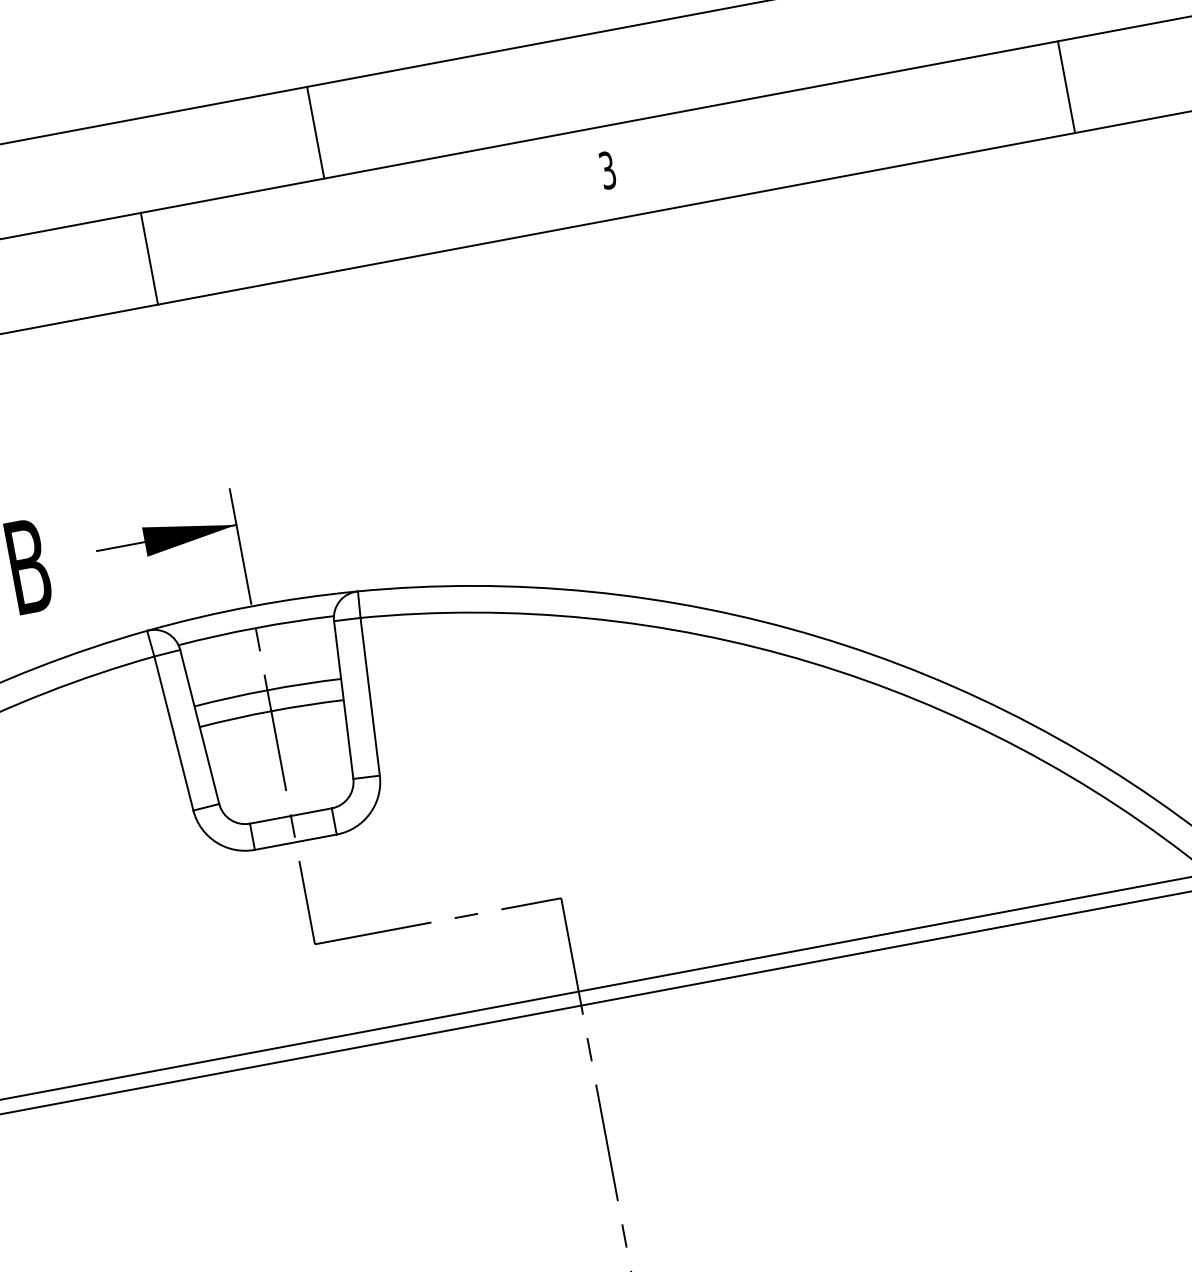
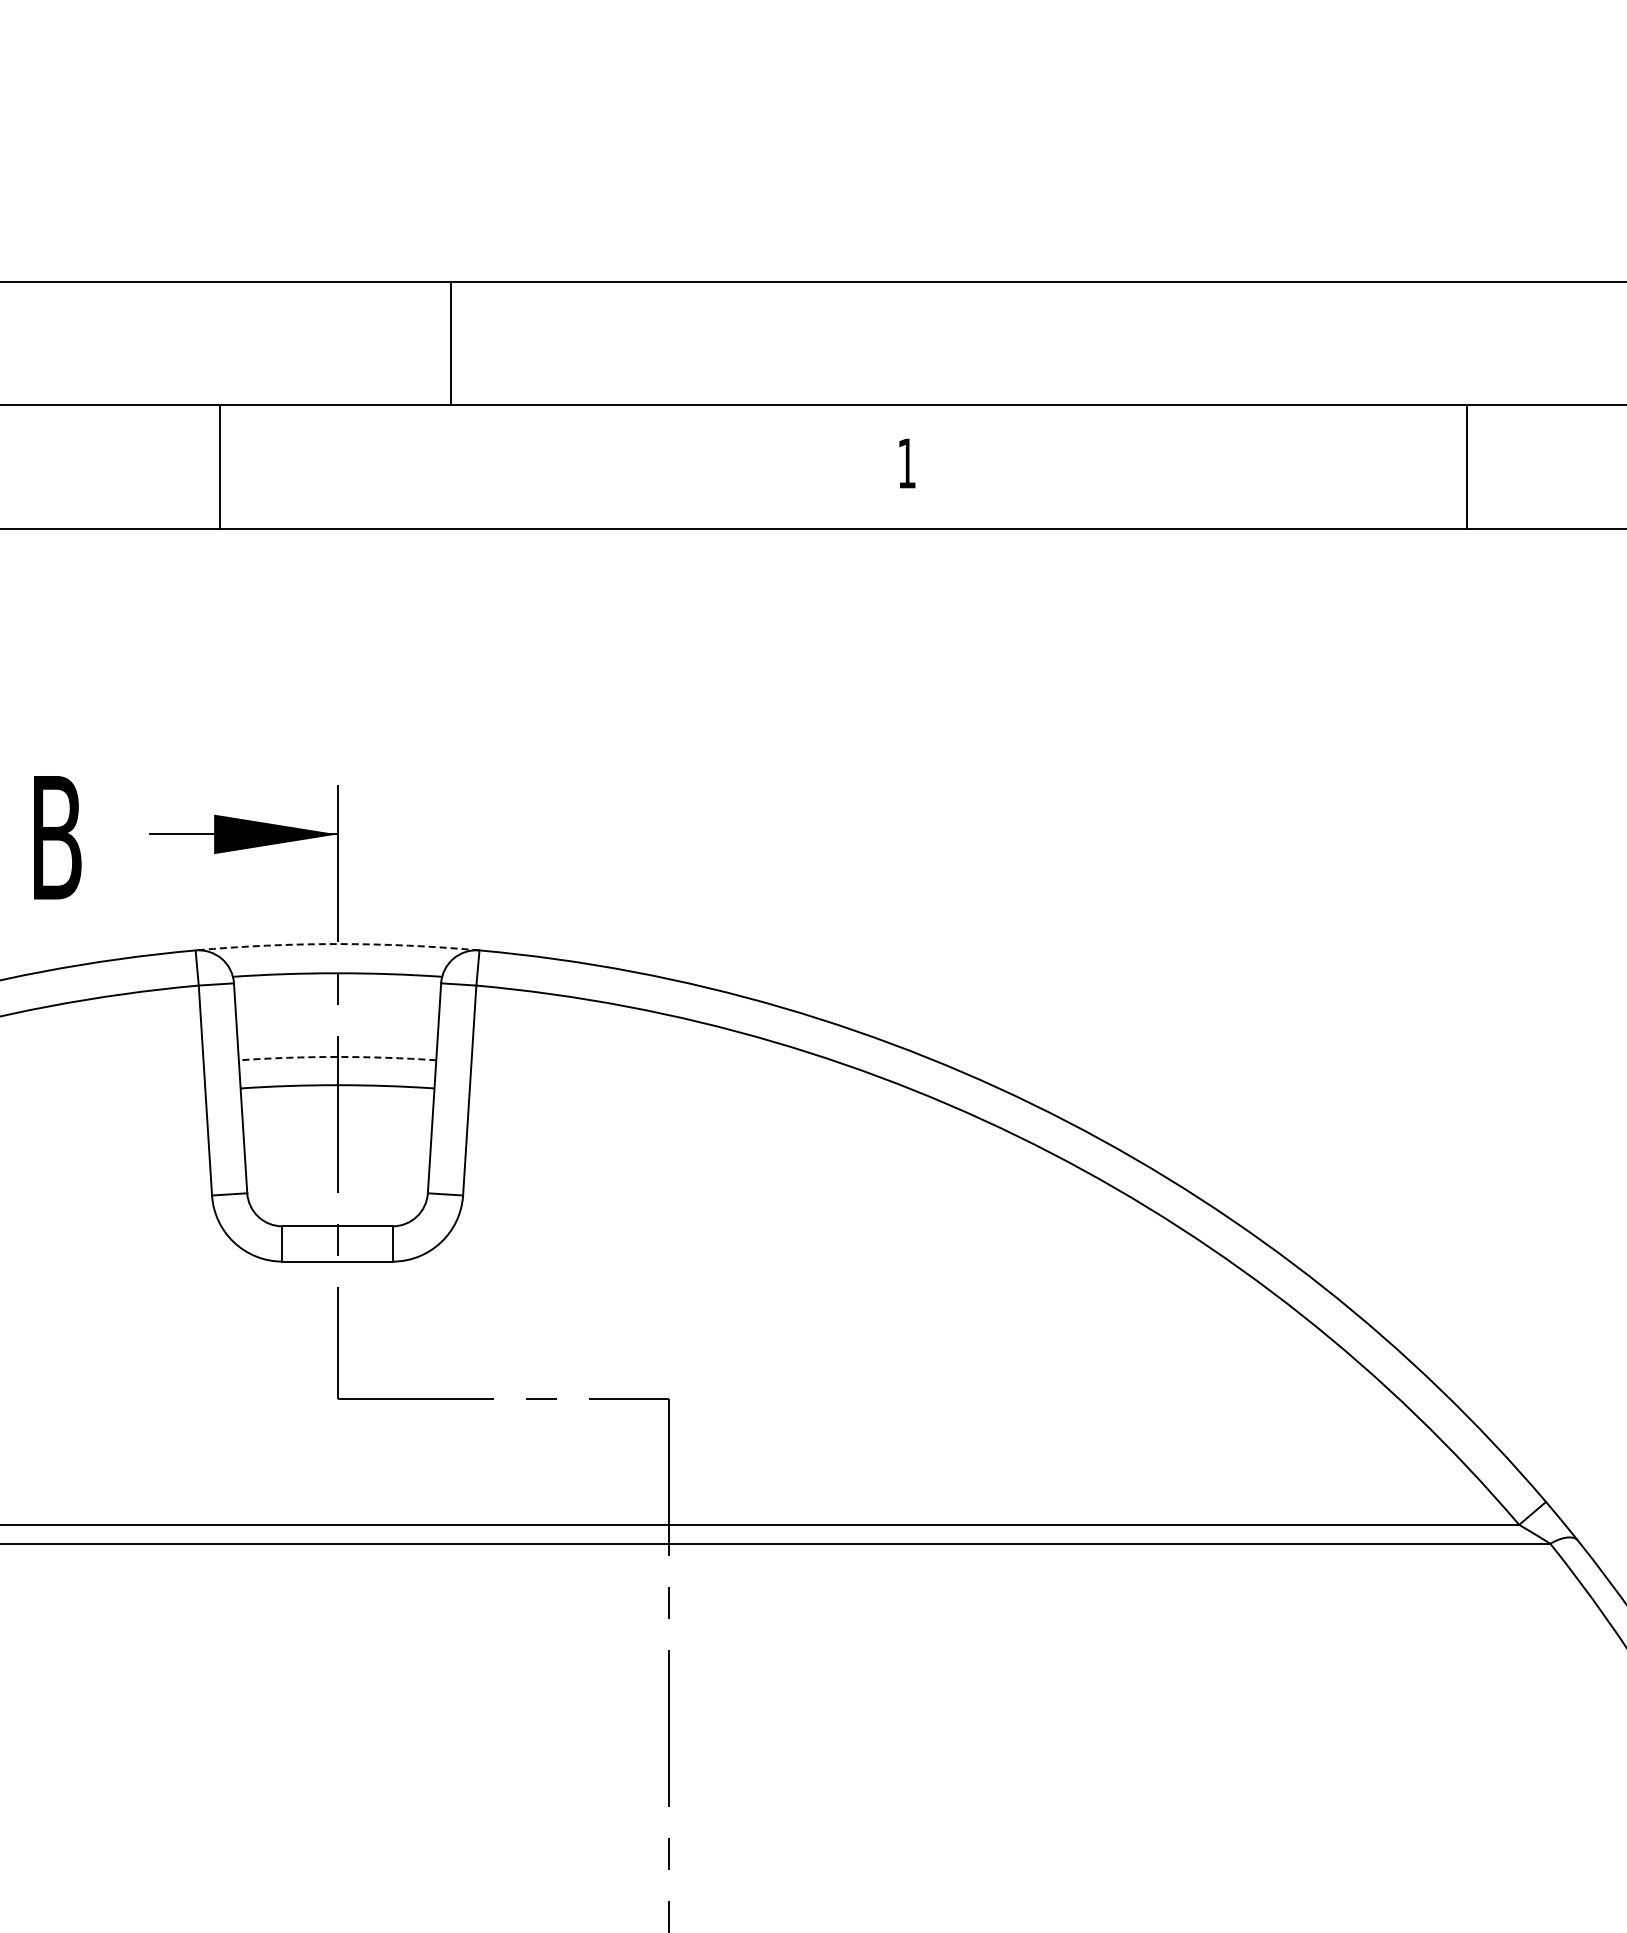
line: (1066, 86) -> (1467, 466), moved
line: (315, 132) -> (451, 343), moved
text: (607, 170) -> (906, 463), 3 -> 1
line: (149, 258) -> (220, 466), moved
arc: (251, 606) -> (337, 944), solid -> dashed
arc: (267, 689) -> (337, 1056), solid -> dashed

